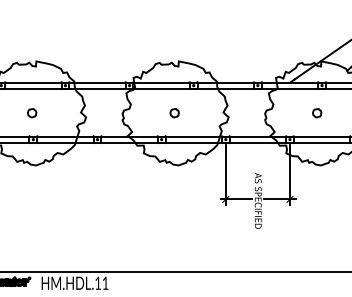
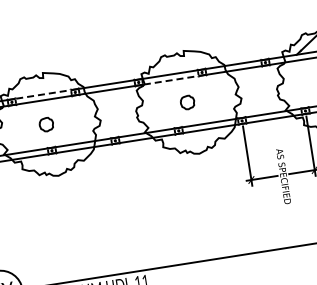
line: (33, 82) -> (43, 94), solid -> dashed
line: (162, 88) -> (171, 80), solid -> dashed
part: (32, 113) -> (47, 125), size x1.6
part: (174, 113) -> (187, 103), size x1.6

